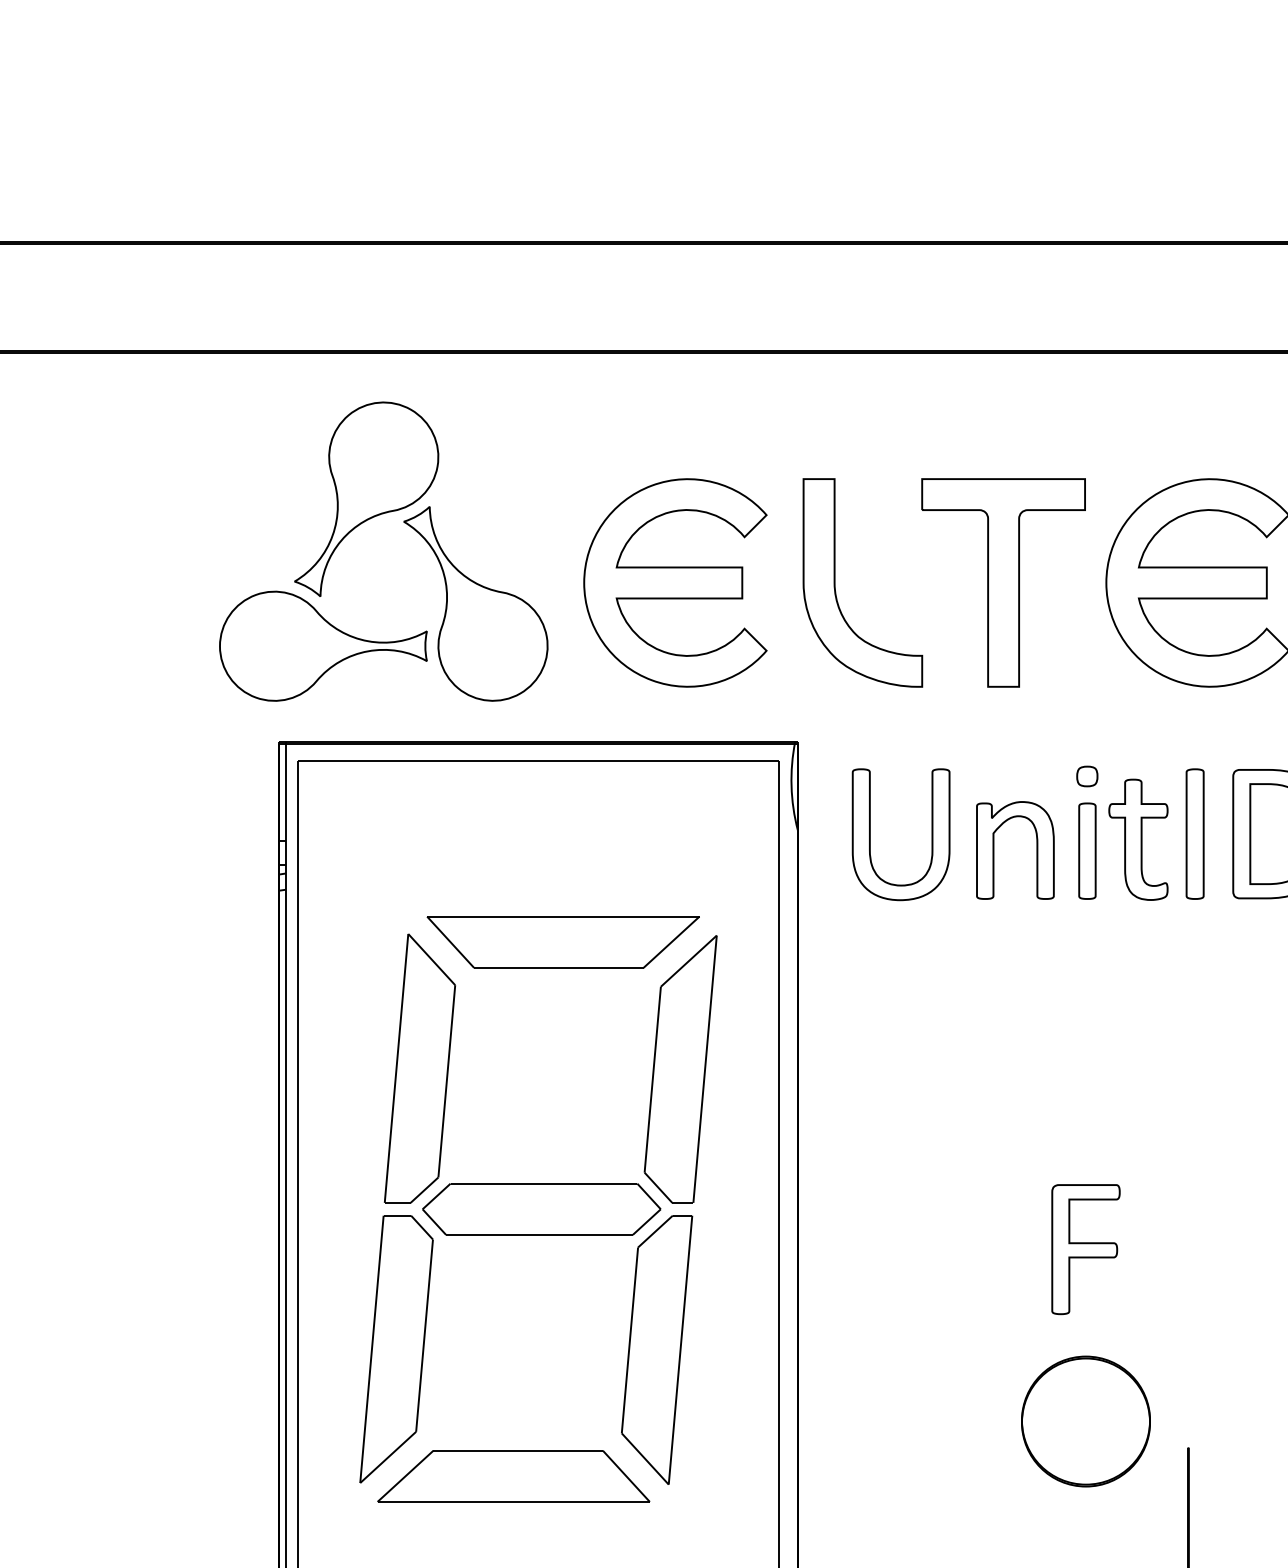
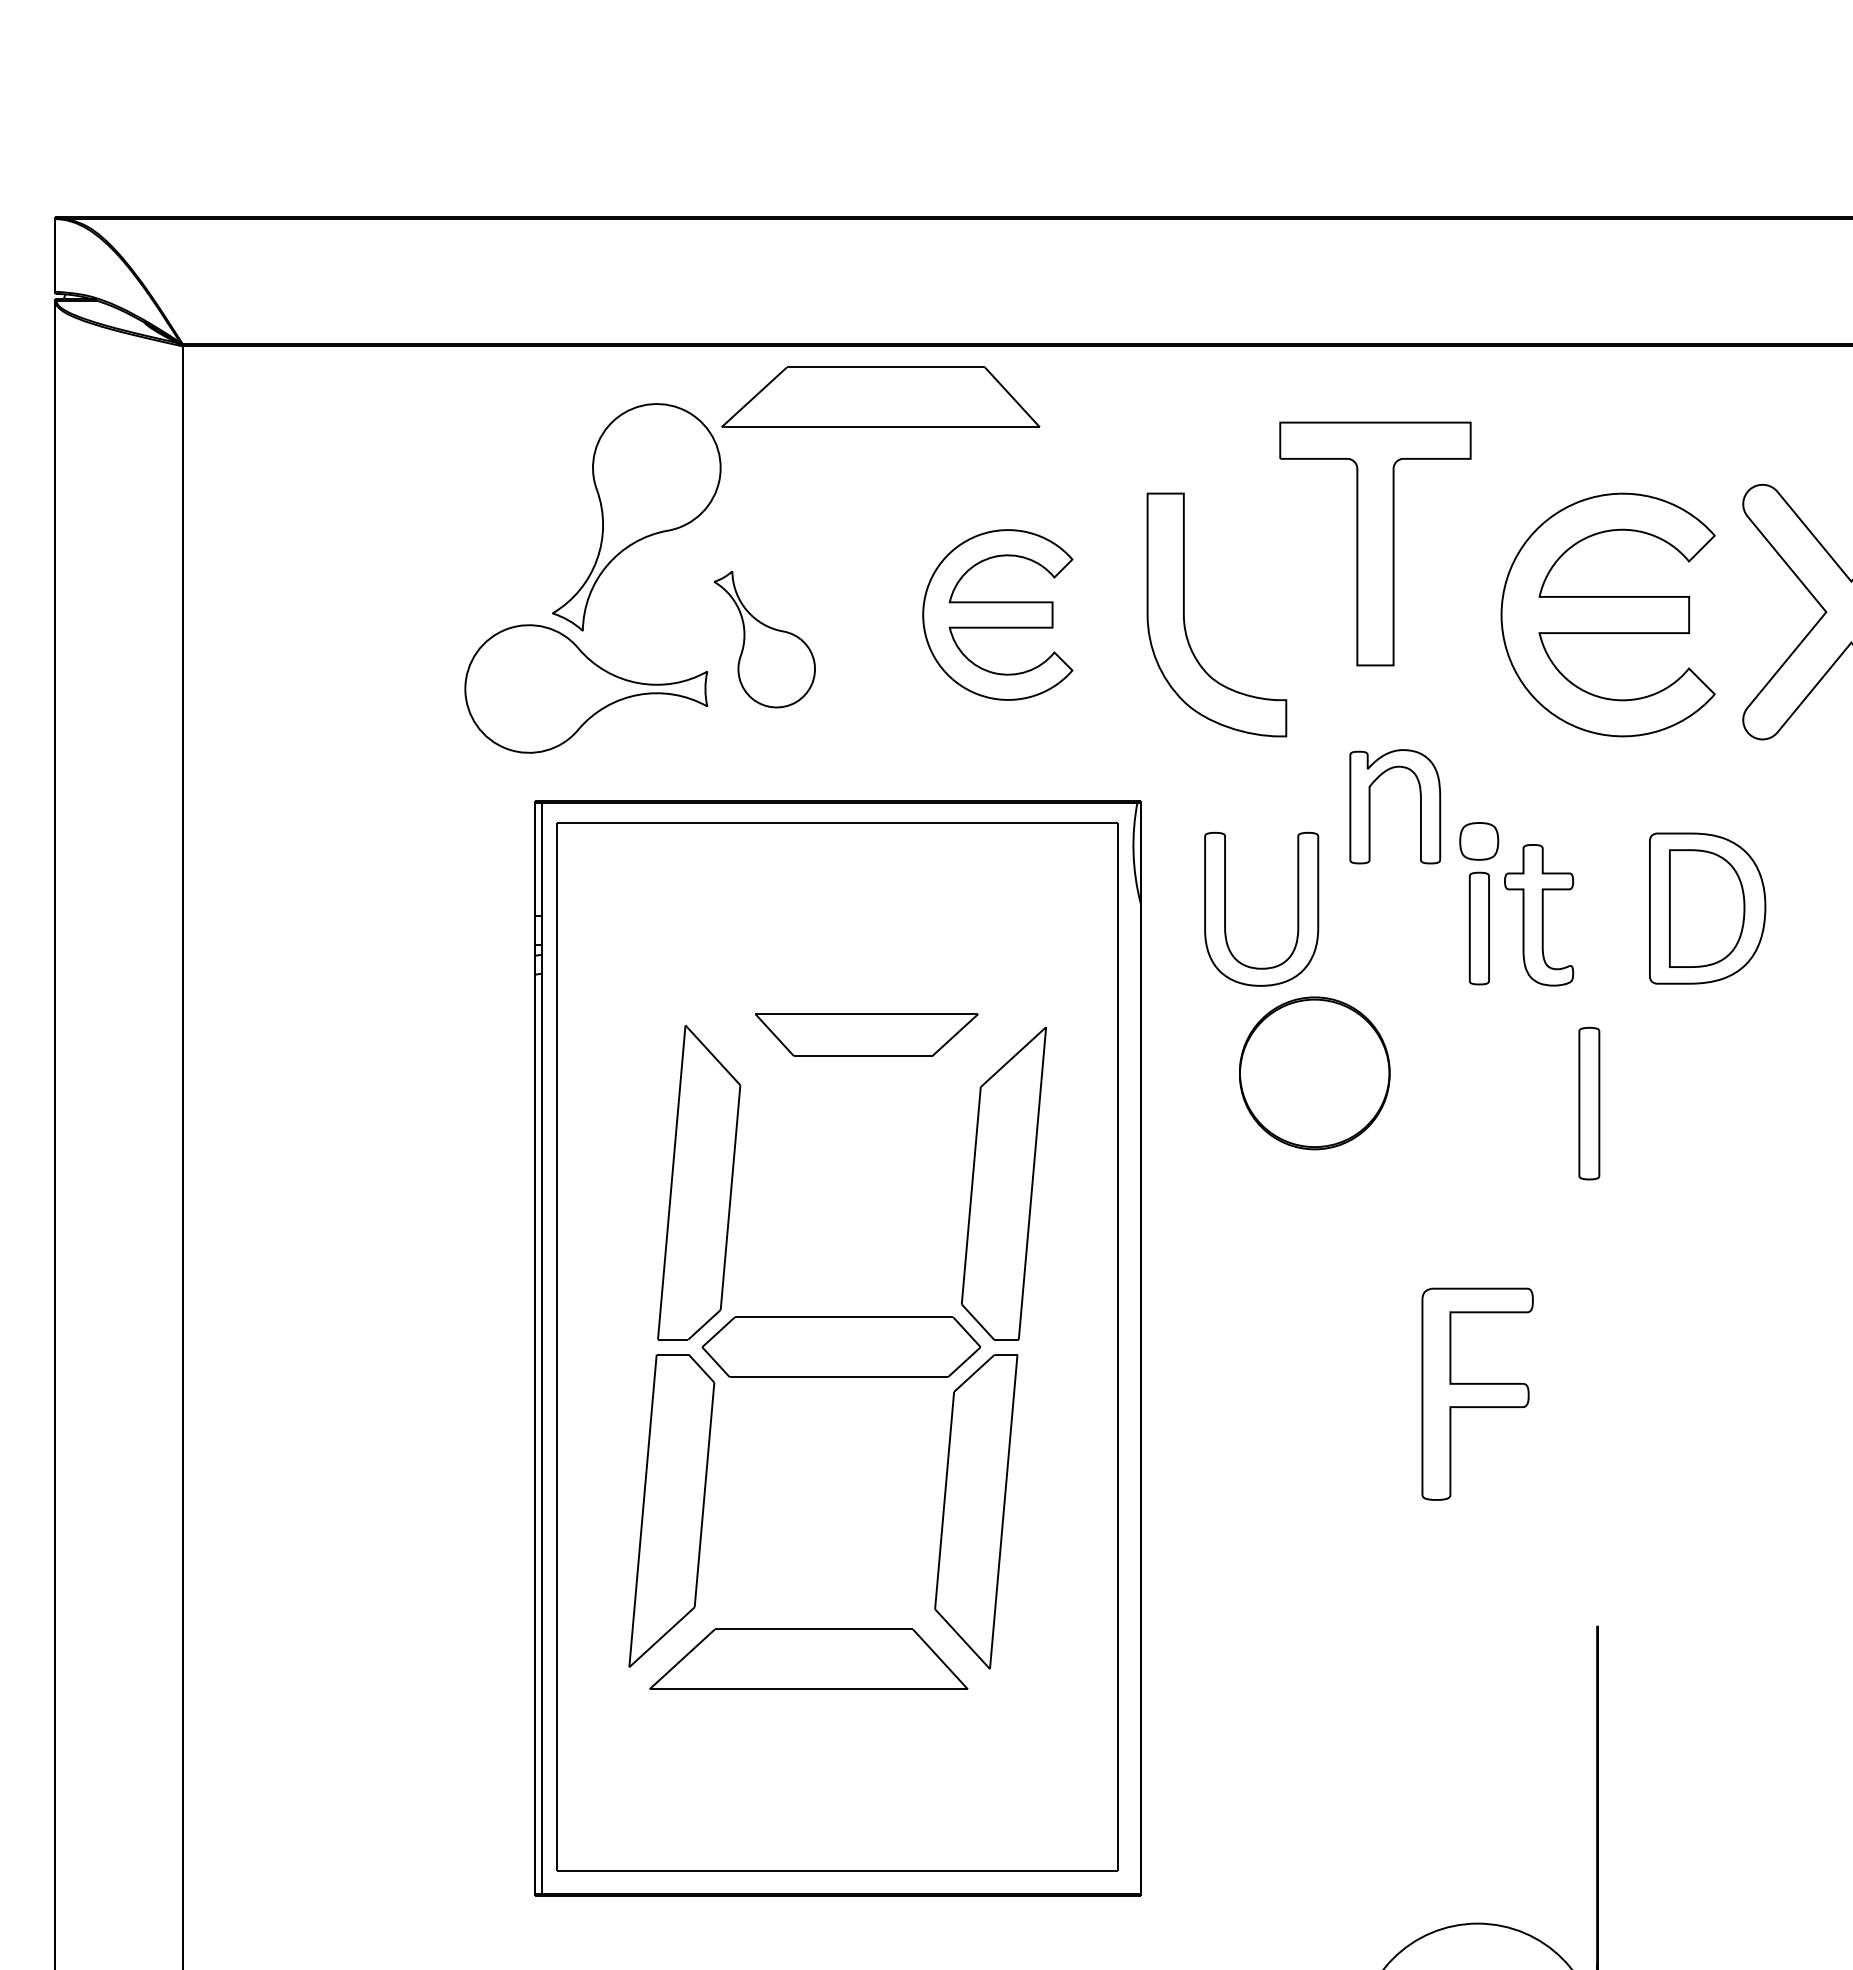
part: (575, 396) -> (880, 396), added
part: (675, 582) -> (997, 614), size x0.7
part: (1003, 582) -> (1375, 543), moved
part: (475, 603) -> (764, 639), size x0.6
part: (1087, 775) -> (1479, 840), size x1.6
part: (1195, 834) -> (1589, 1103), moved
part: (994, 850) -> (1370, 806), moved
part: (563, 941) -> (866, 1034), size x0.7
part: (1085, 1249) -> (1477, 1394), size x1.4
part: (1085, 1421) -> (1314, 1073), moved

